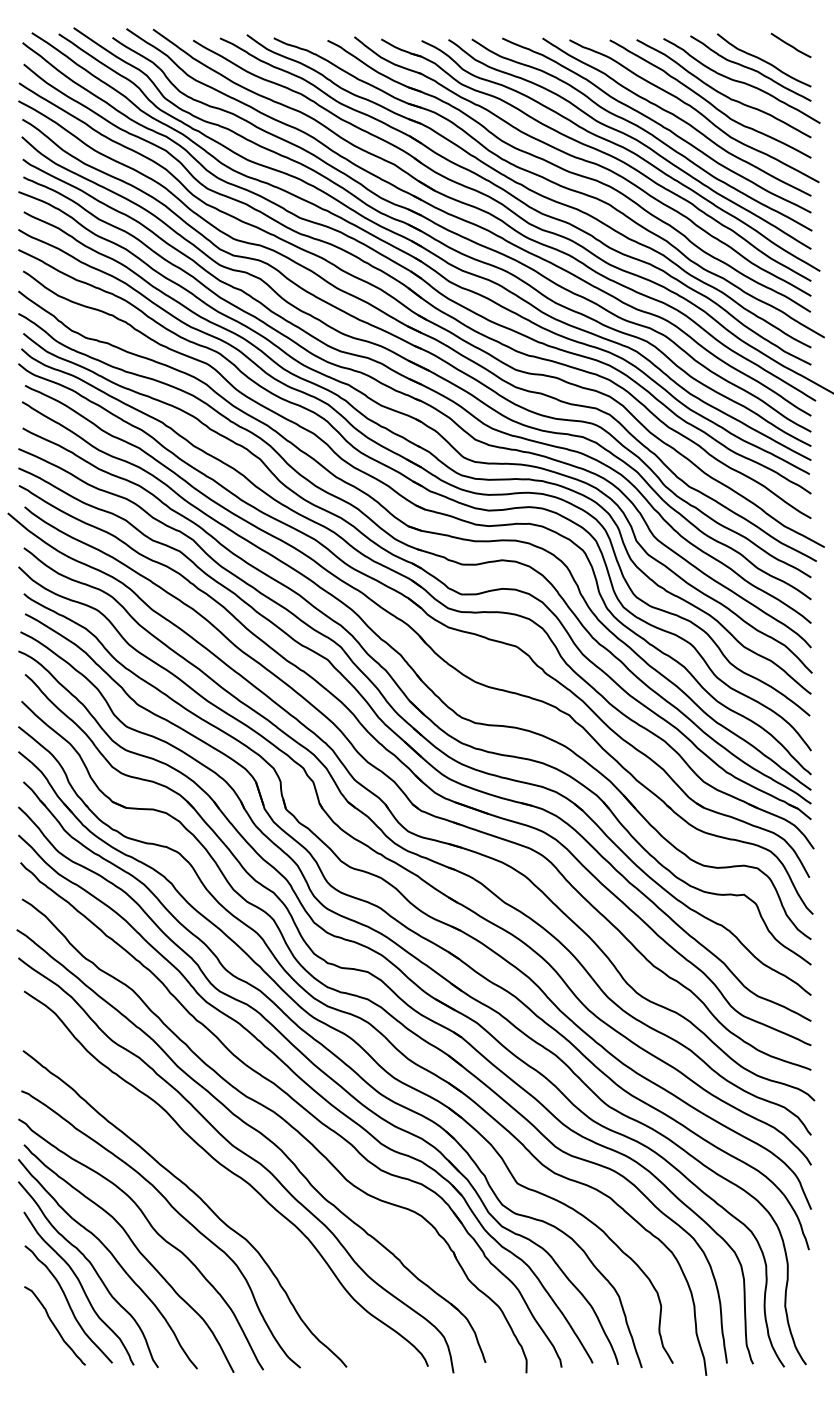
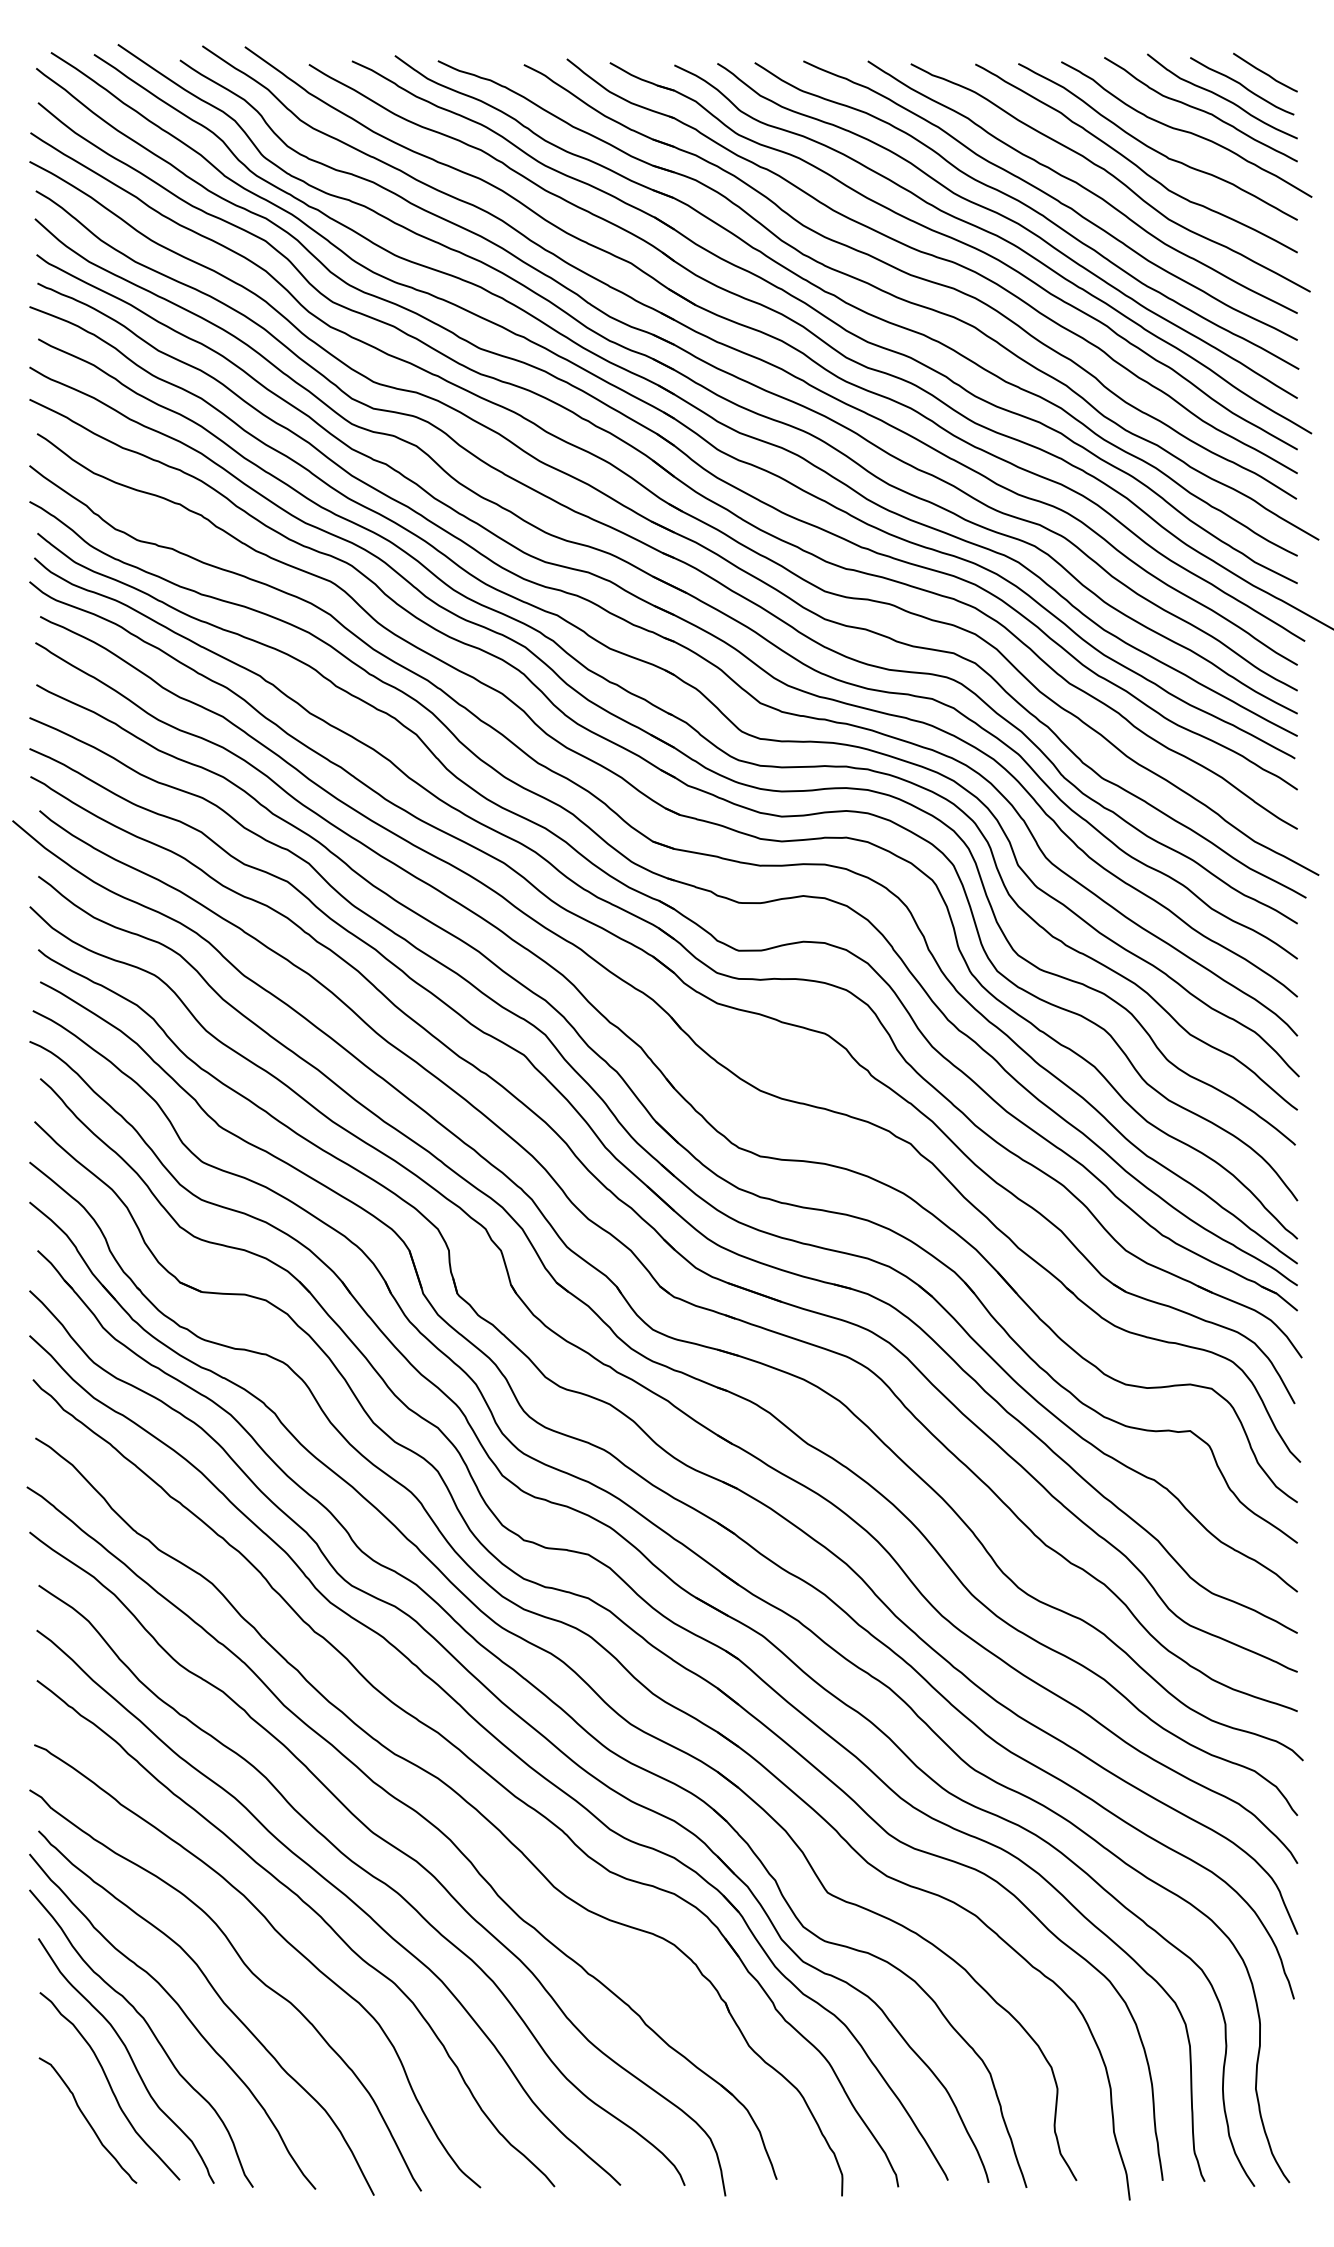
curve: (776, 53) -> (1241, 85), added
curve: (213, 1184) -> (341, 1894), added

